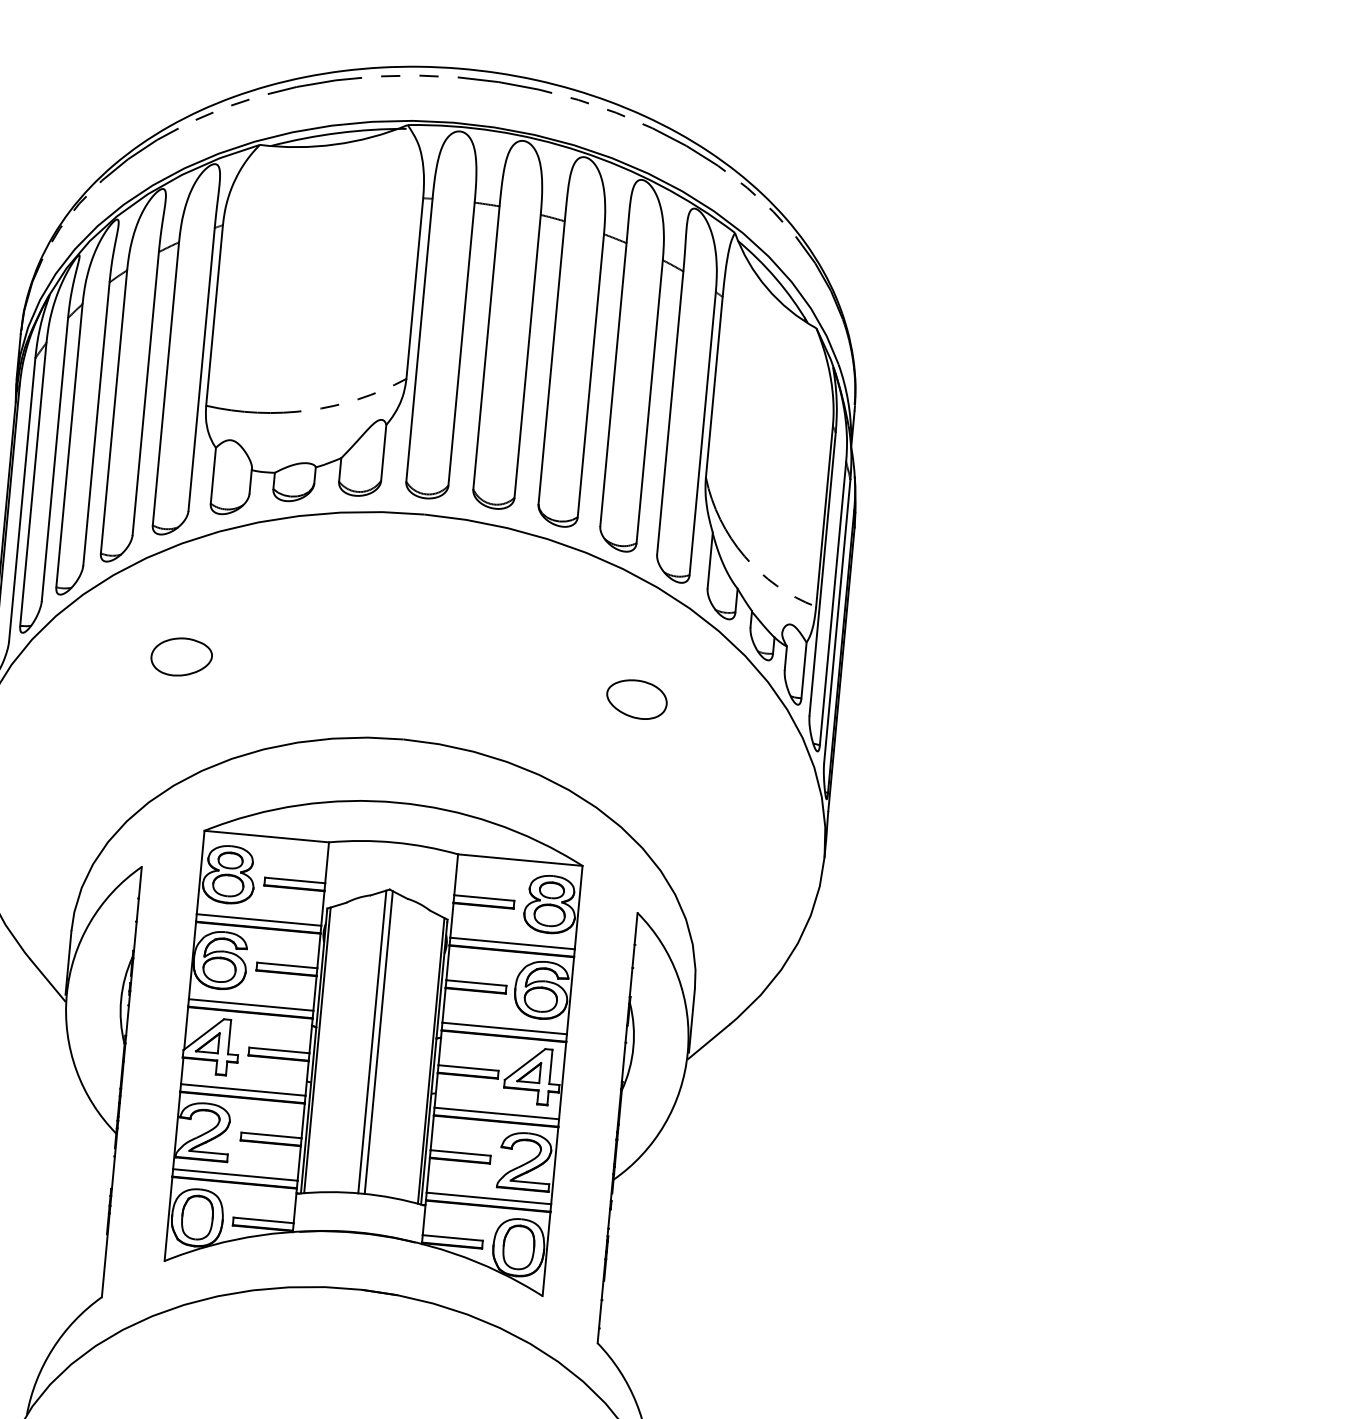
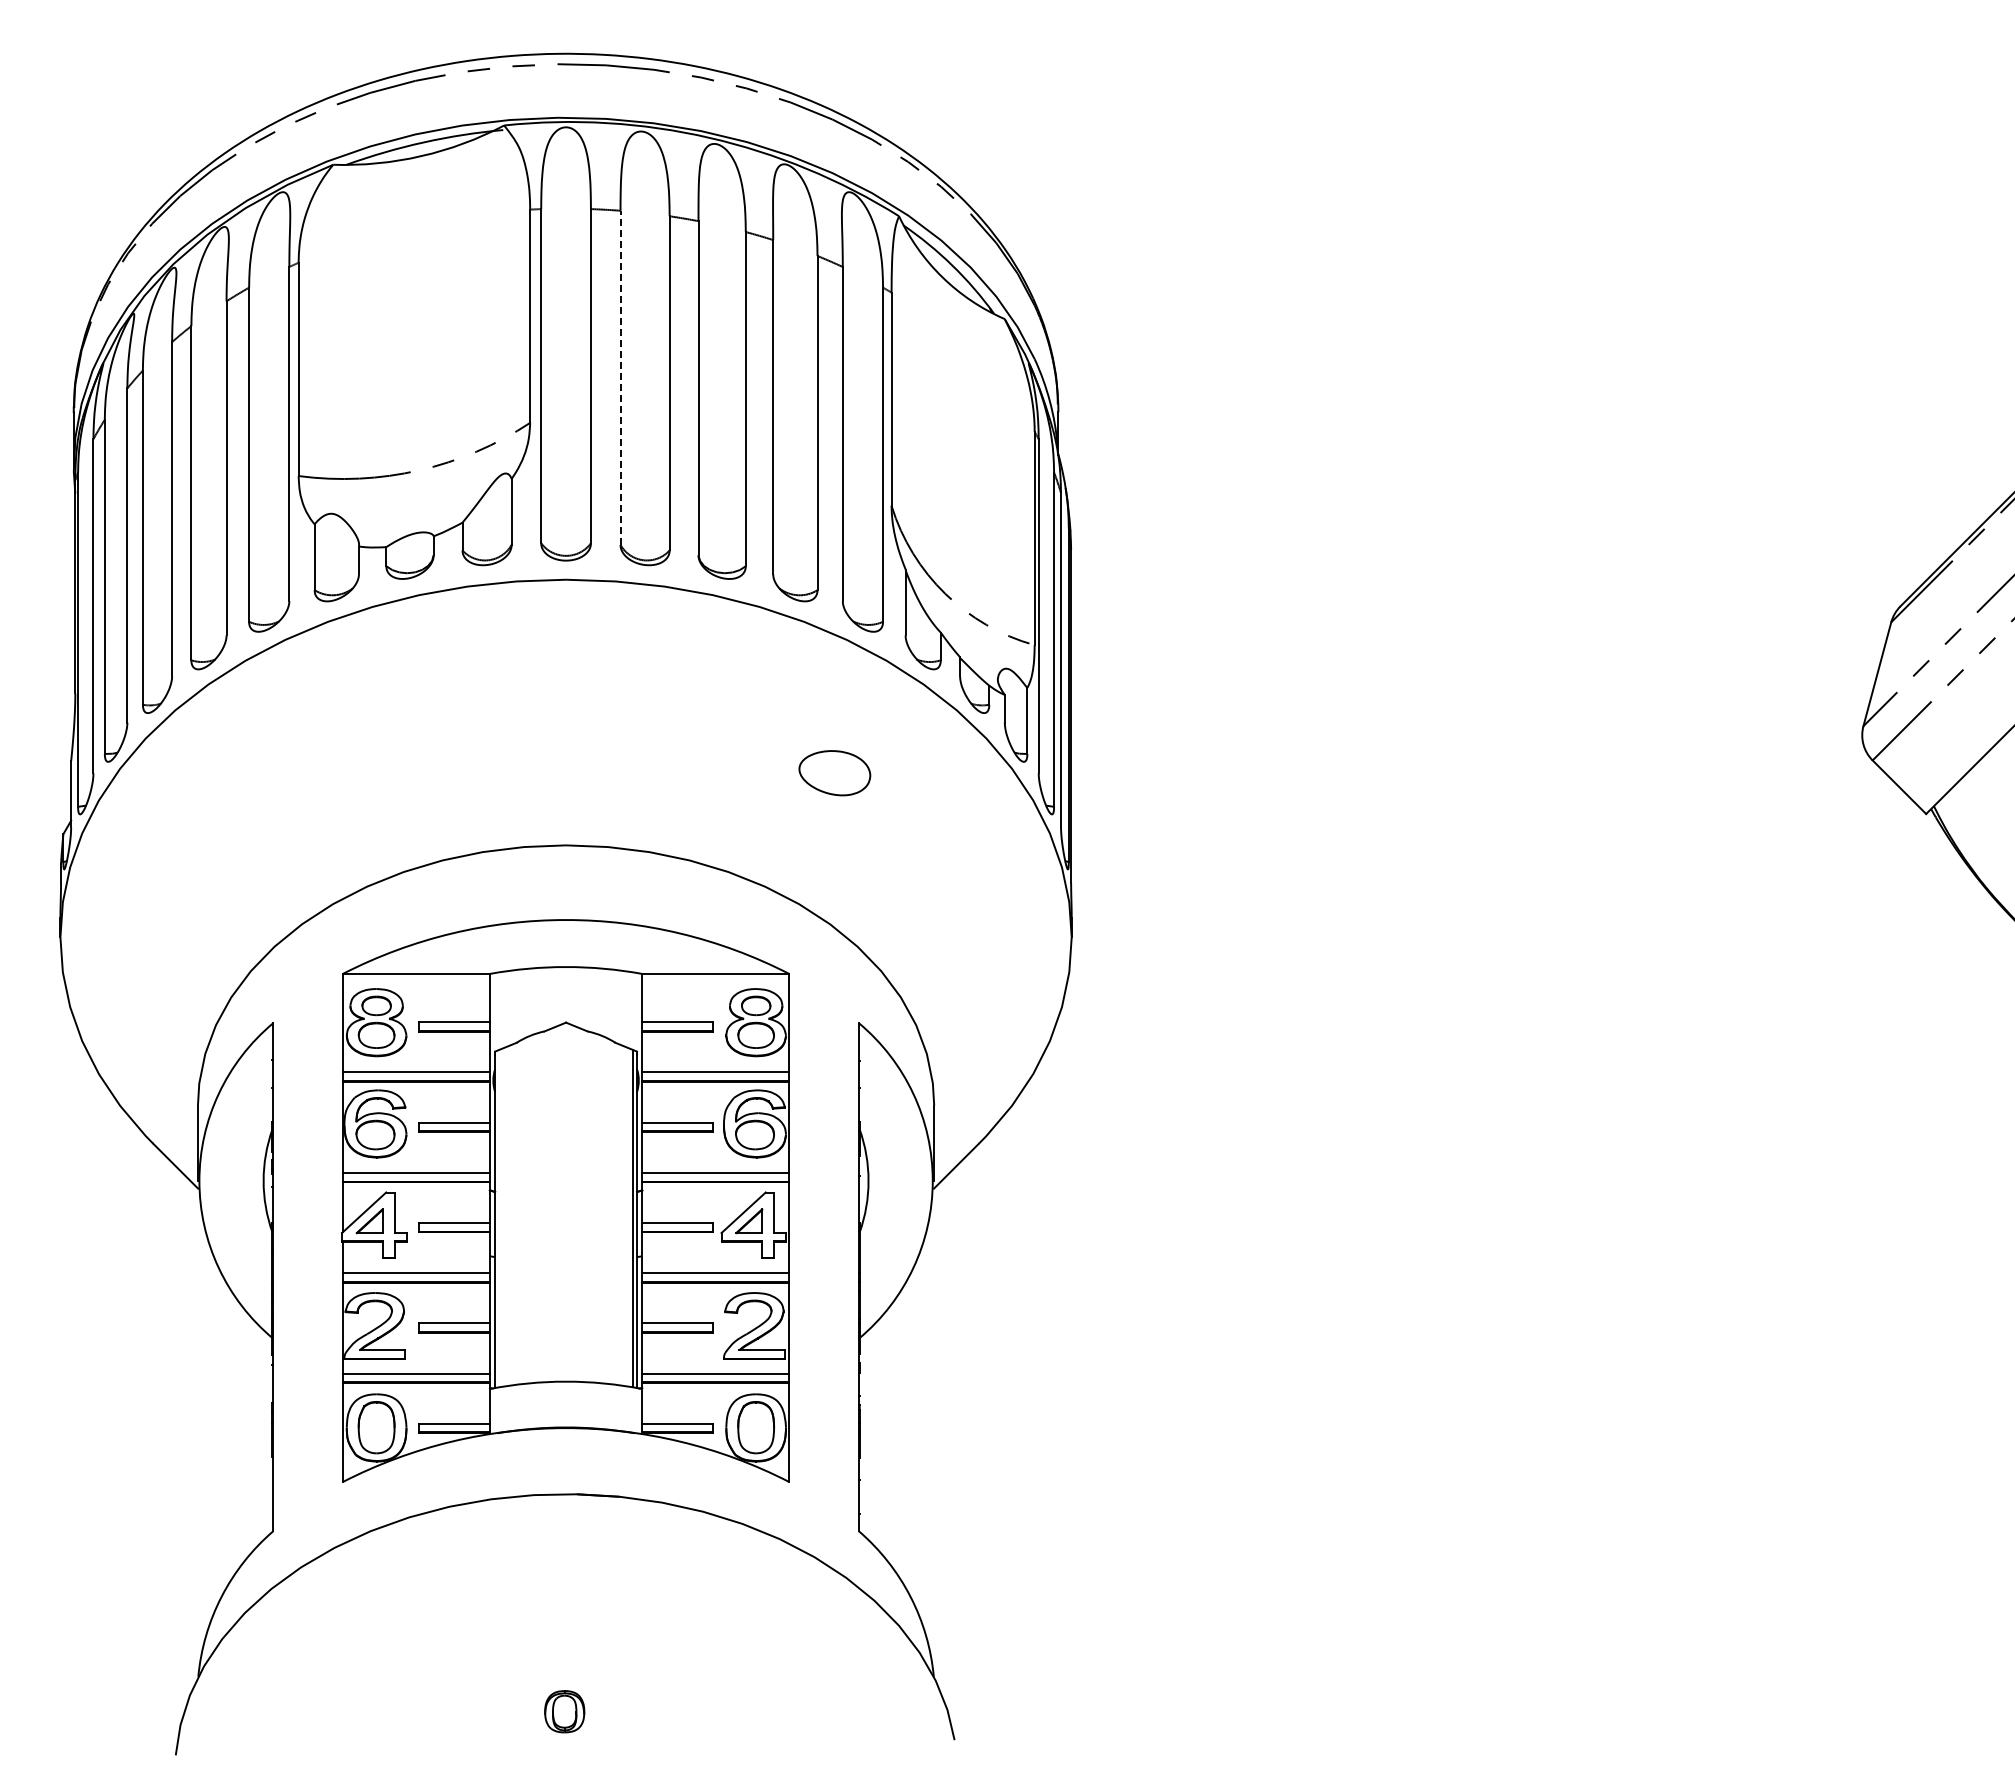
line: (486, 347) -> (620, 377), solid -> dashed
part: (181, 657) -> (297, 773), removed
line: (372, 1041) -> (562, 1202), removed
line: (378, 1042) -> (569, 1202), removed
line: (317, 1050) -> (498, 1218), removed

